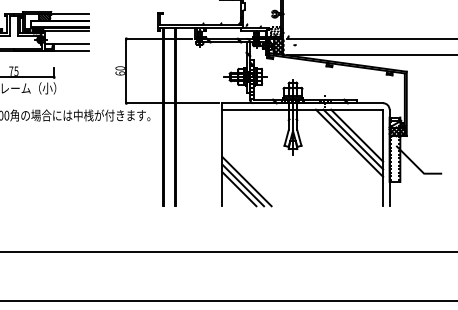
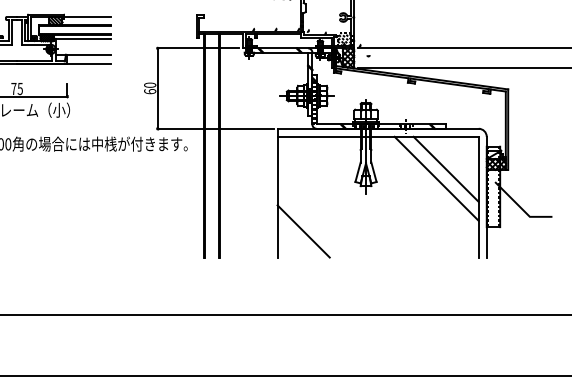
line: (353, 139) -> (441, 173), removed
line: (247, 181) -> (308, 226), removed
line: (239, 188) -> (298, 235), removed

